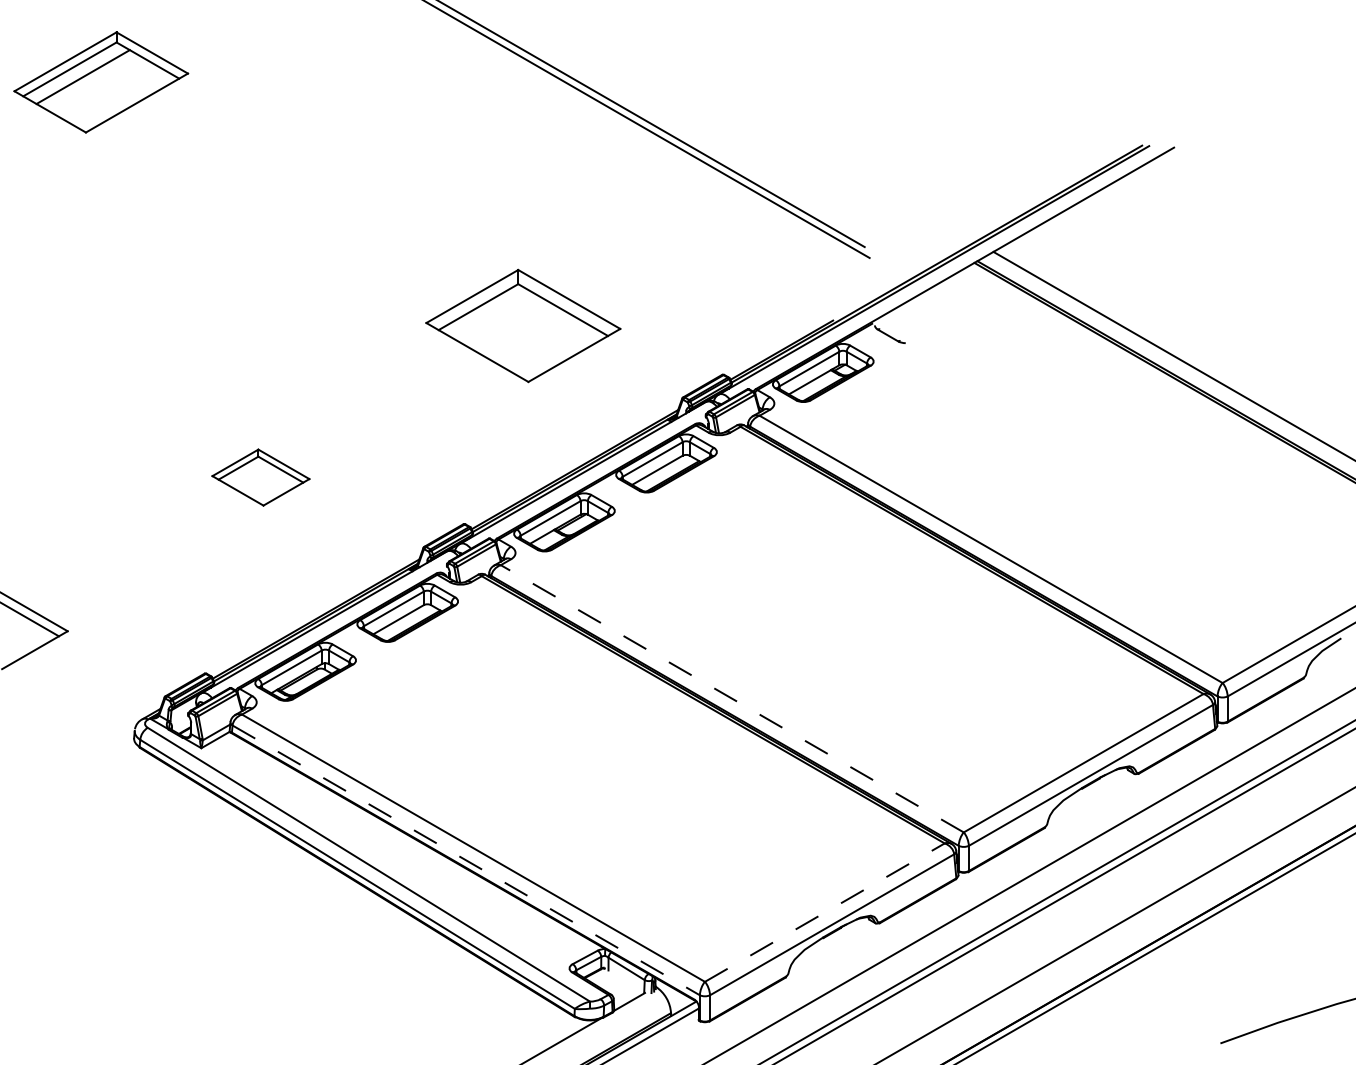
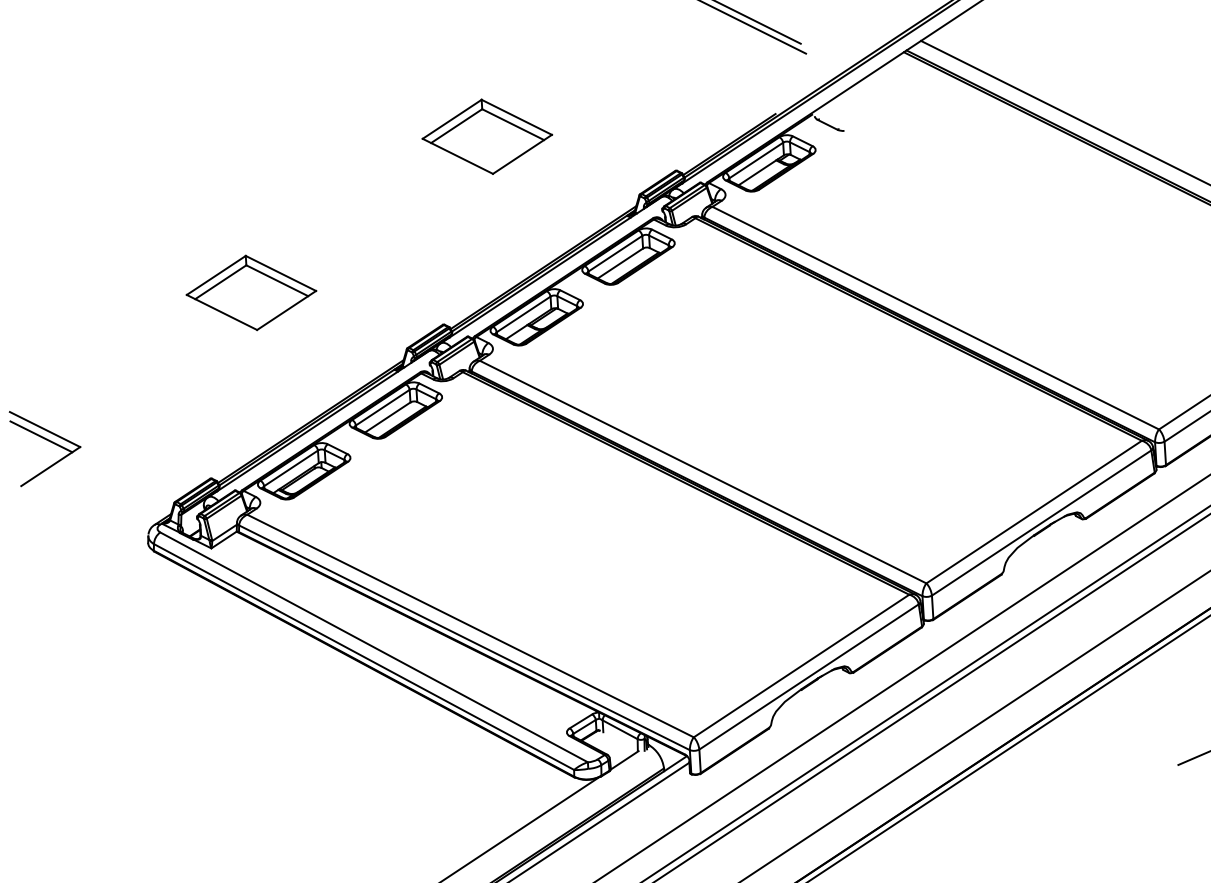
part: (523, 326) -> (487, 137), size x0.71
part: (260, 477) -> (251, 292), size x1.43
line: (731, 698) -> (702, 471), dashed -> solid
line: (466, 860) -> (464, 637), dashed -> solid
line: (825, 912) -> (802, 665), dashed -> solid

